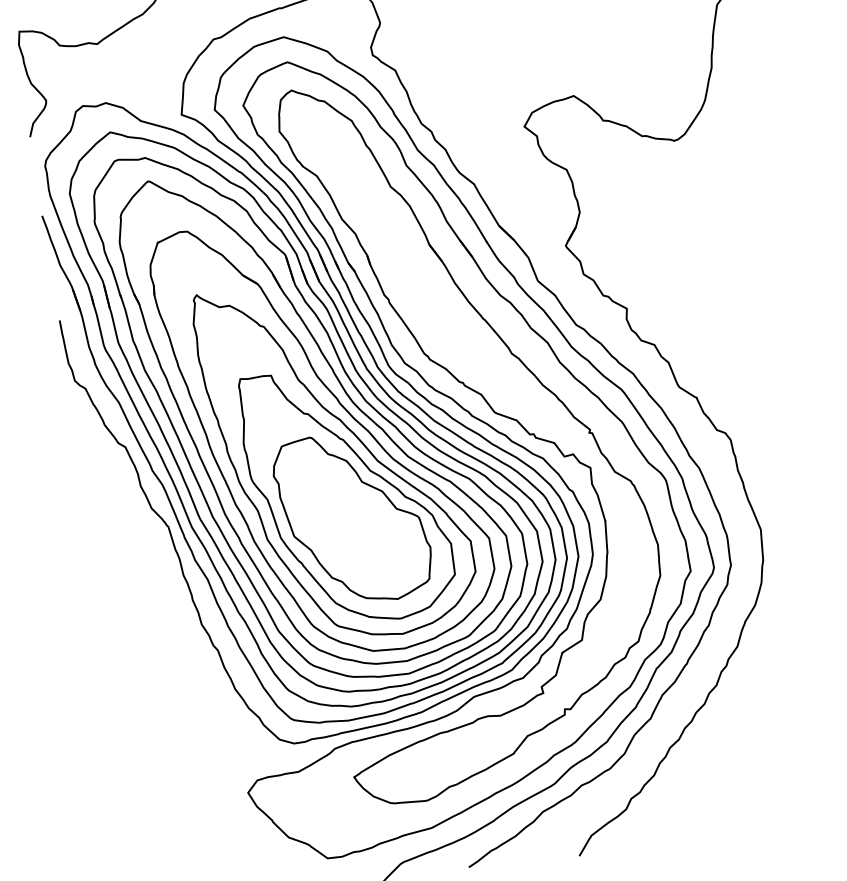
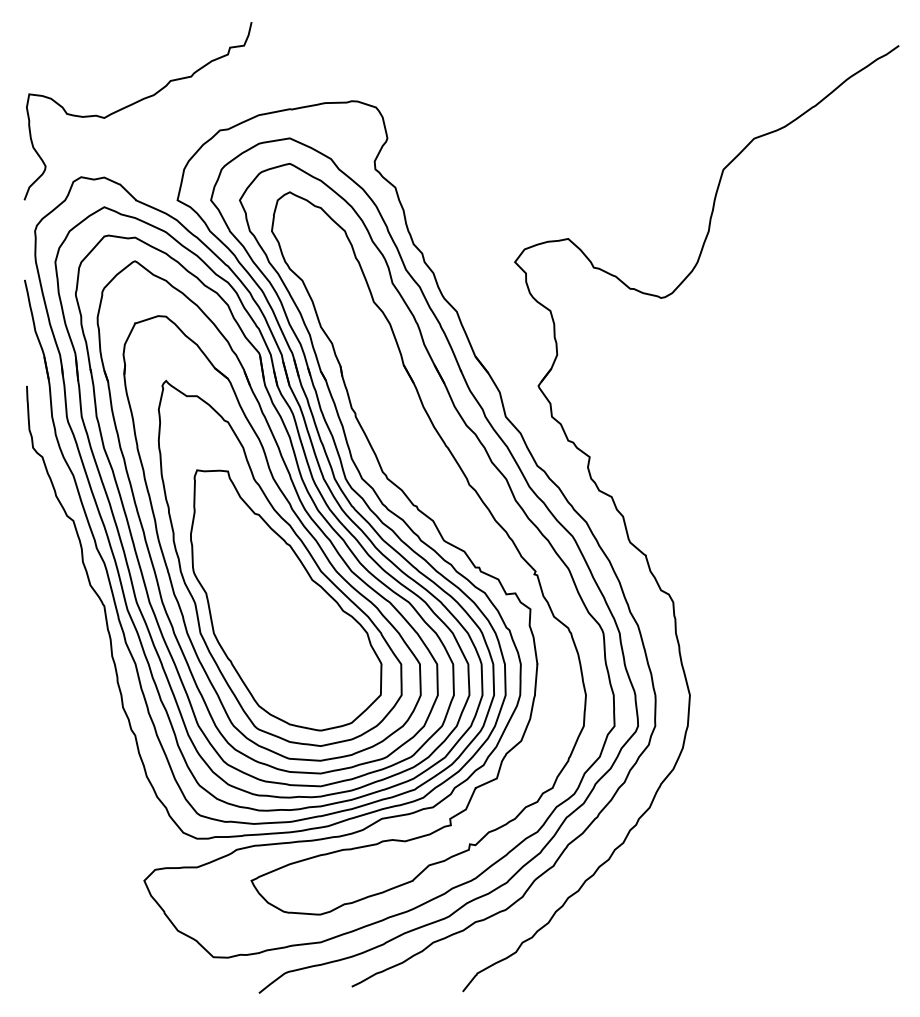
part: (353, 518) -> (288, 624), removed

